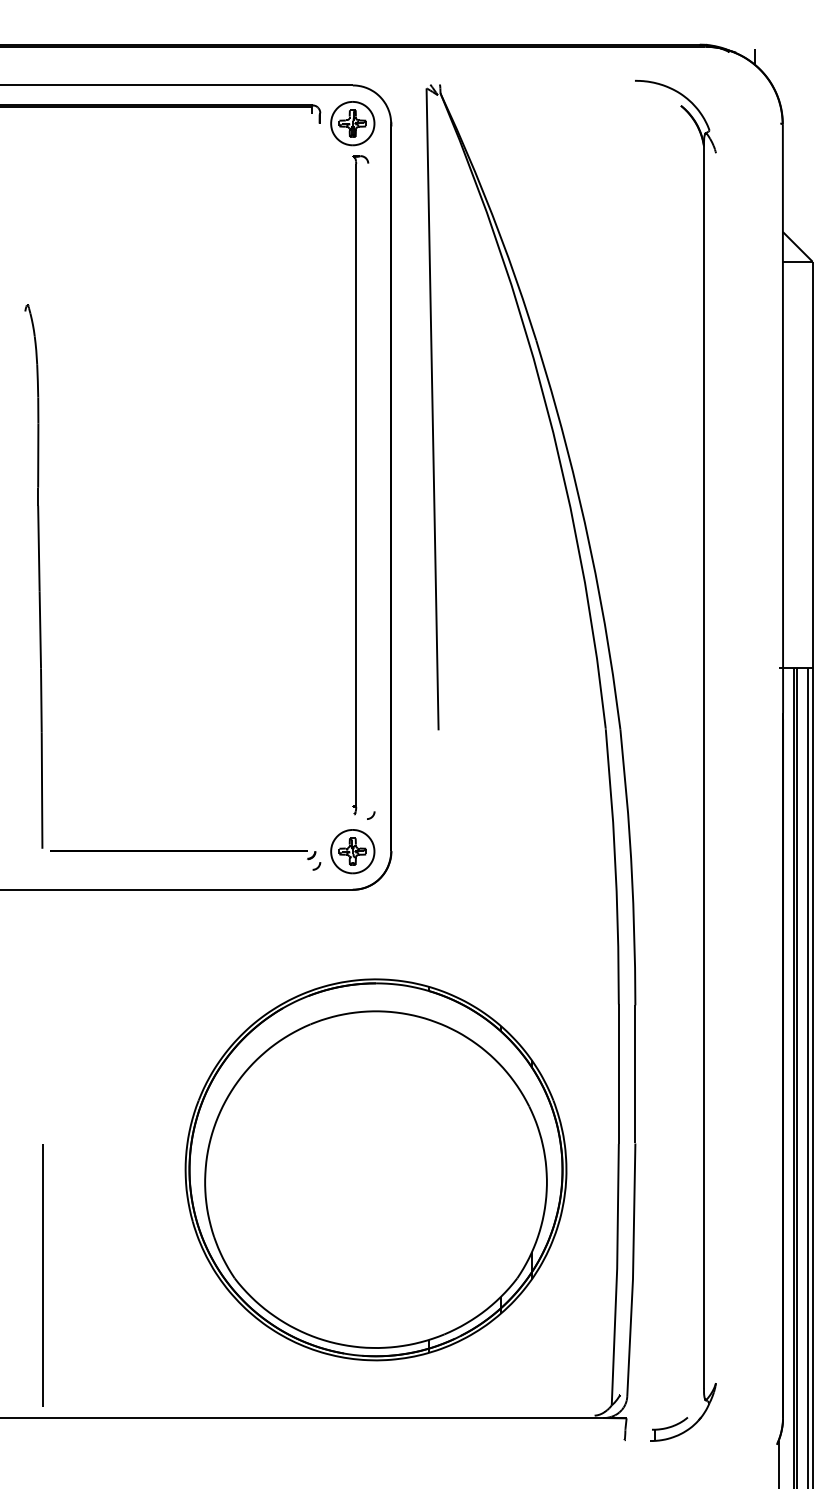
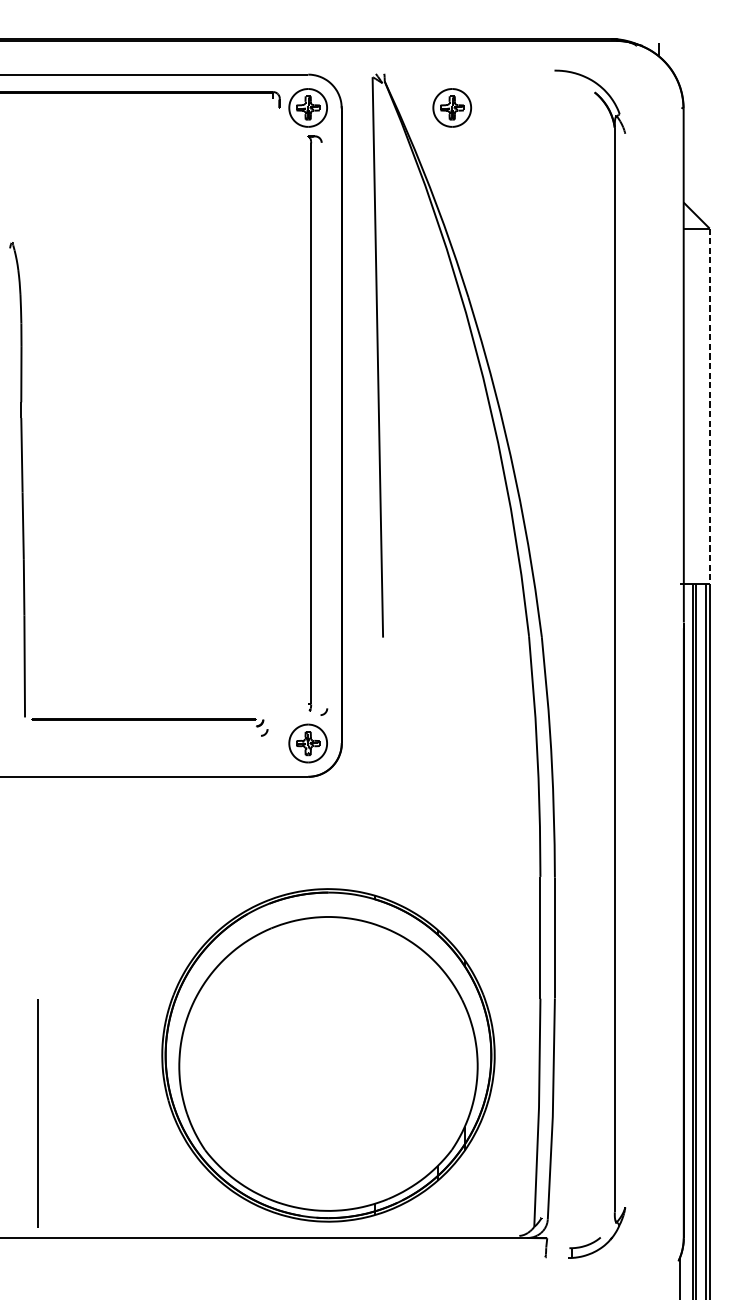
part: (517, 123) -> (451, 107), added
line: (812, 465) -> (709, 406), solid -> dashed
part: (40, 587) -> (23, 489), moved
part: (375, 1169) -> (328, 1055), moved

